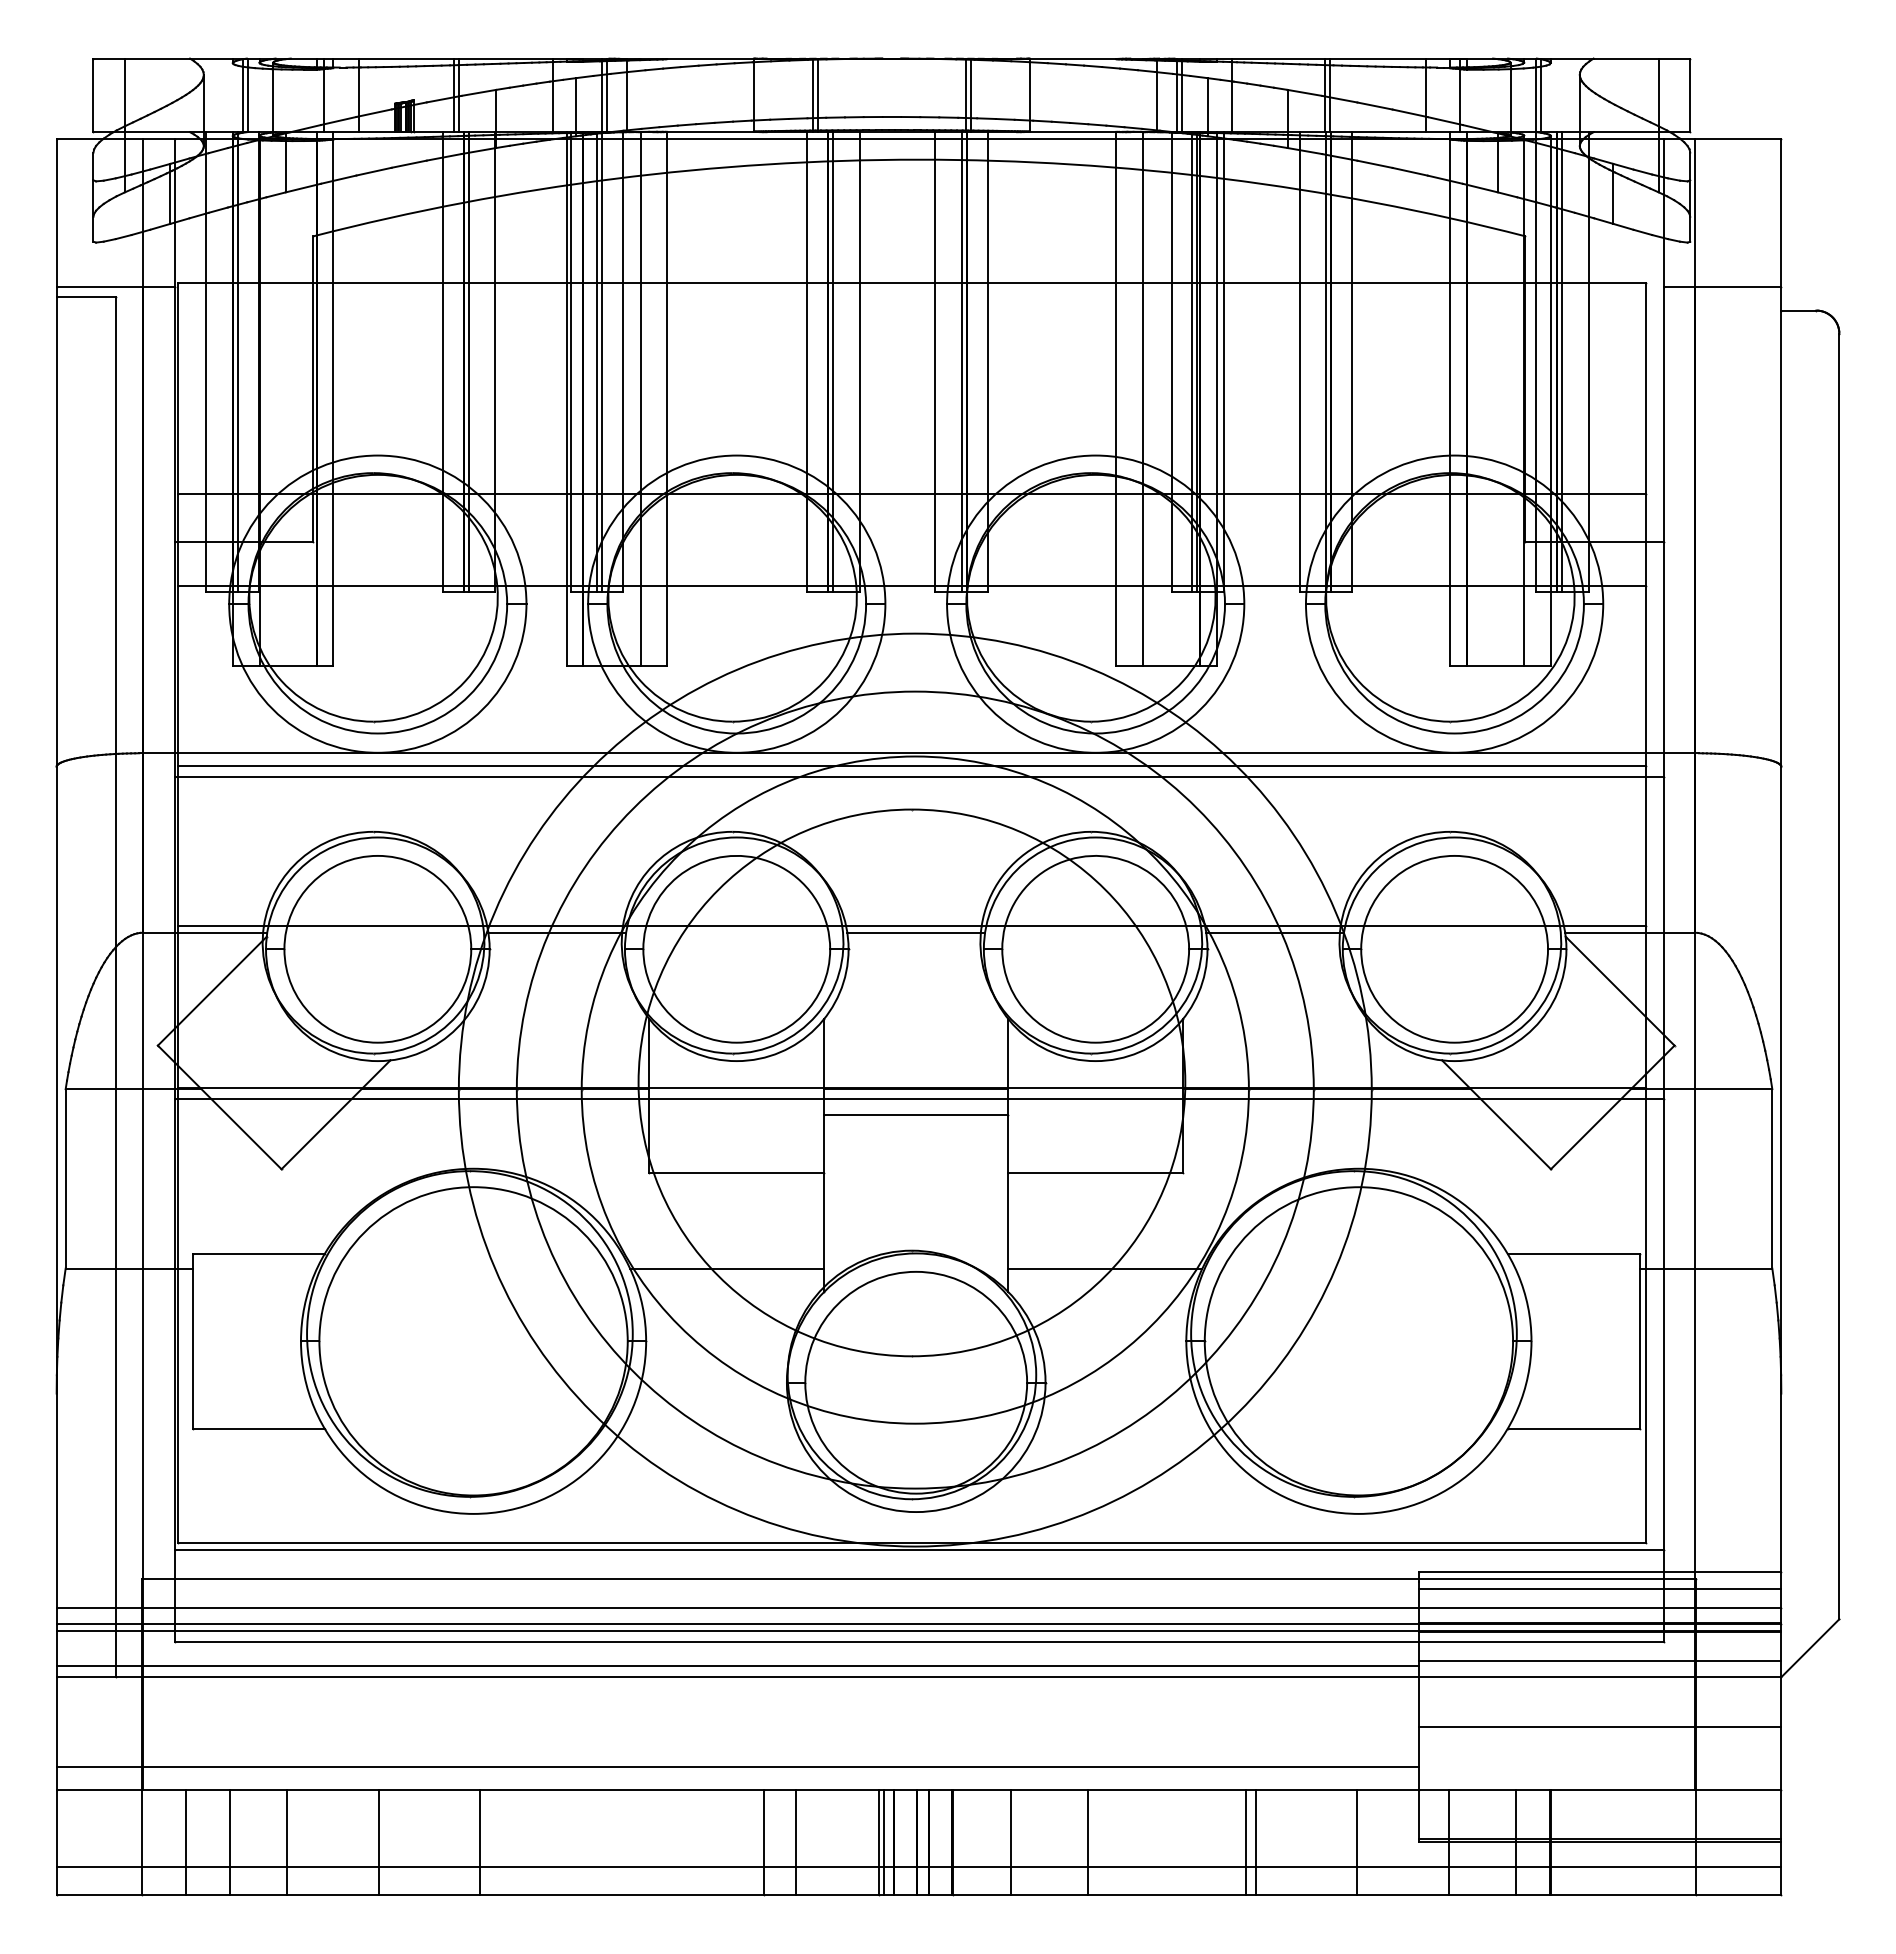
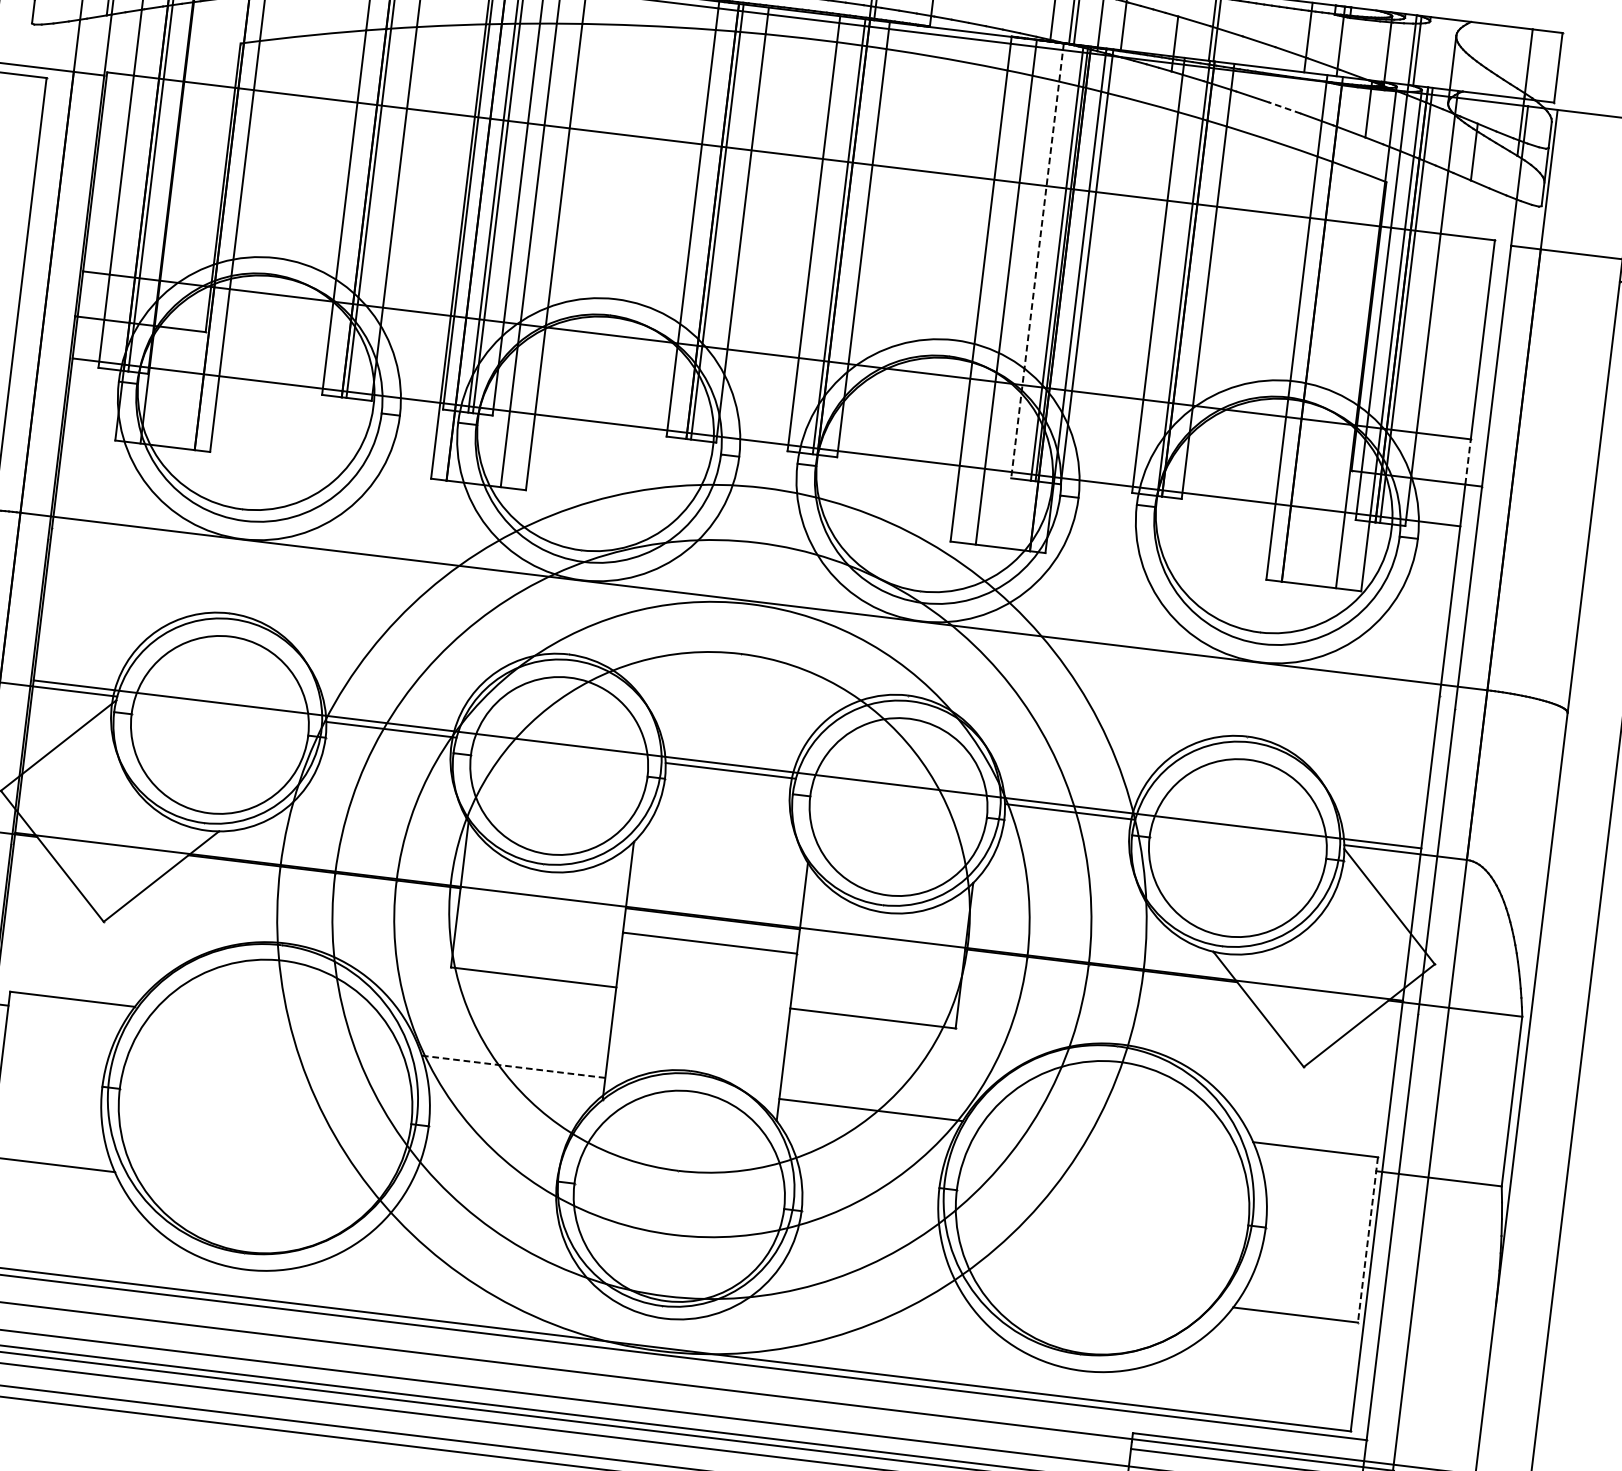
line: (1410, 171) -> (1285, 107), solid -> dashed
line: (1171, 362) -> (1037, 260), solid -> dashed
line: (1645, 517) -> (1467, 461), solid -> dashed
line: (911, 765) -> (745, 612), removed
line: (919, 777) -> (751, 624), removed
line: (919, 1099) -> (714, 928), removed
line: (726, 1268) -> (513, 1066), solid -> dashed
line: (1639, 1341) -> (1367, 1240), solid -> dashed

